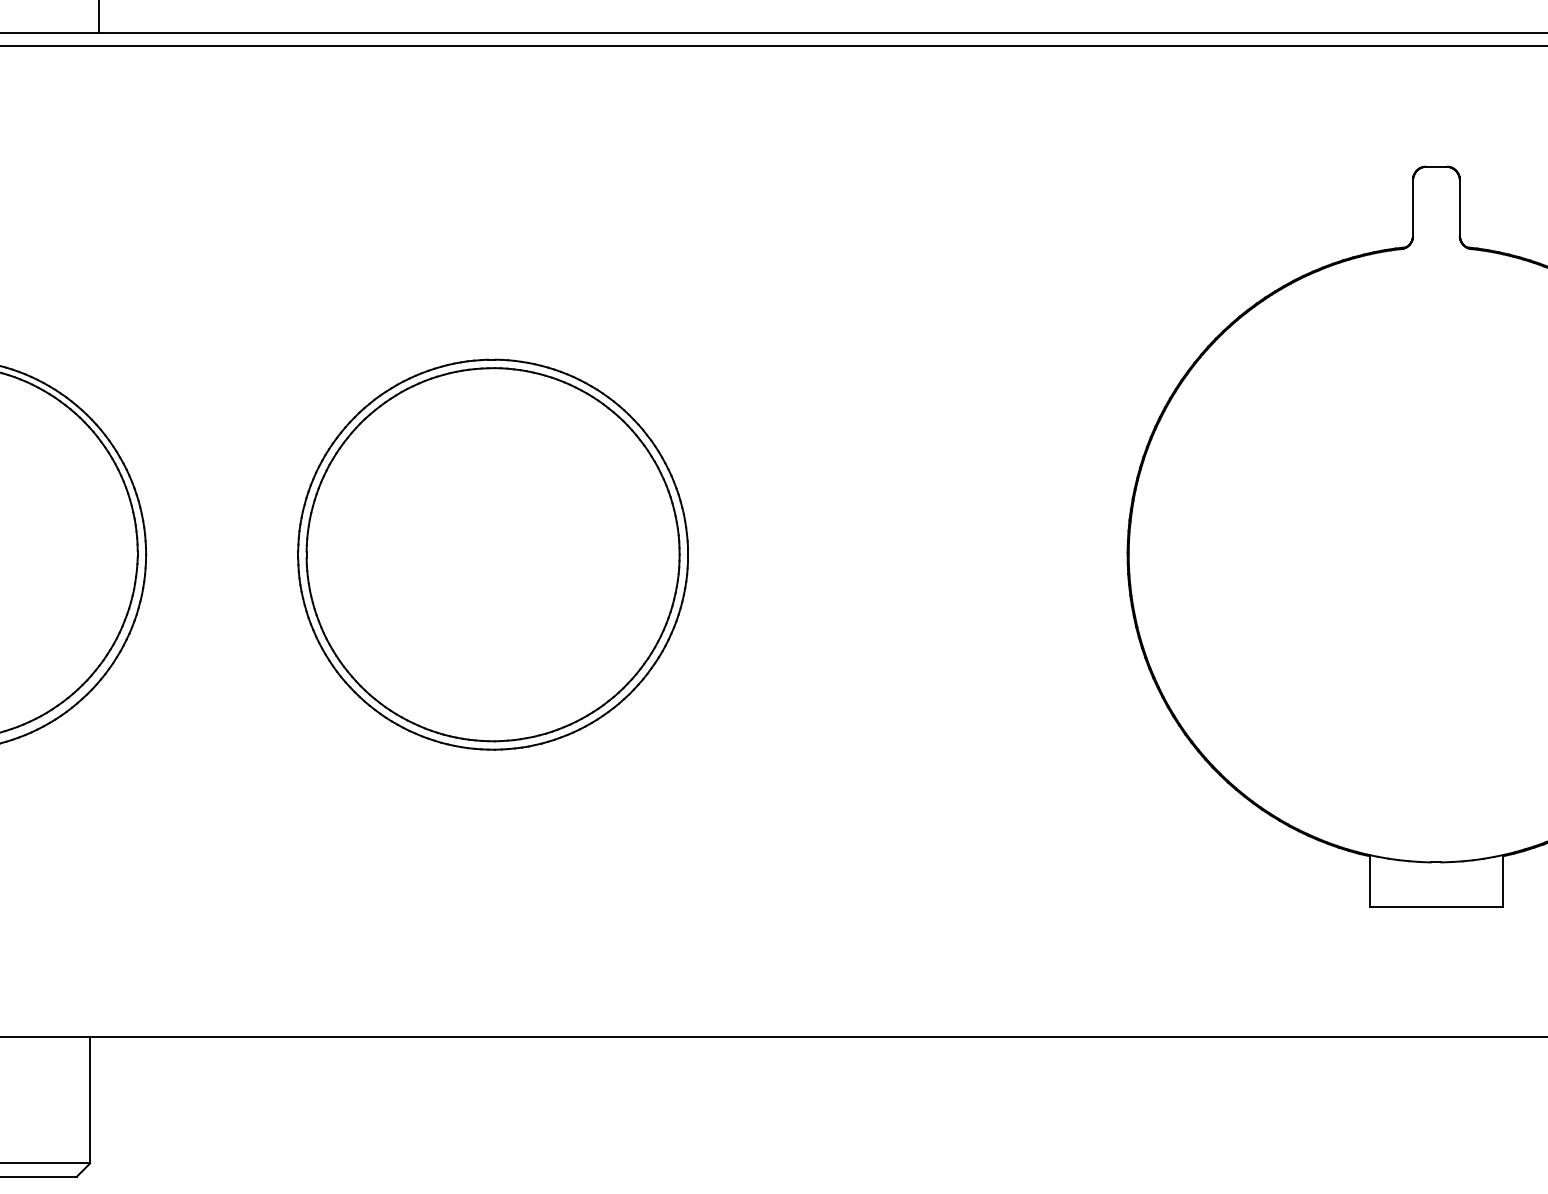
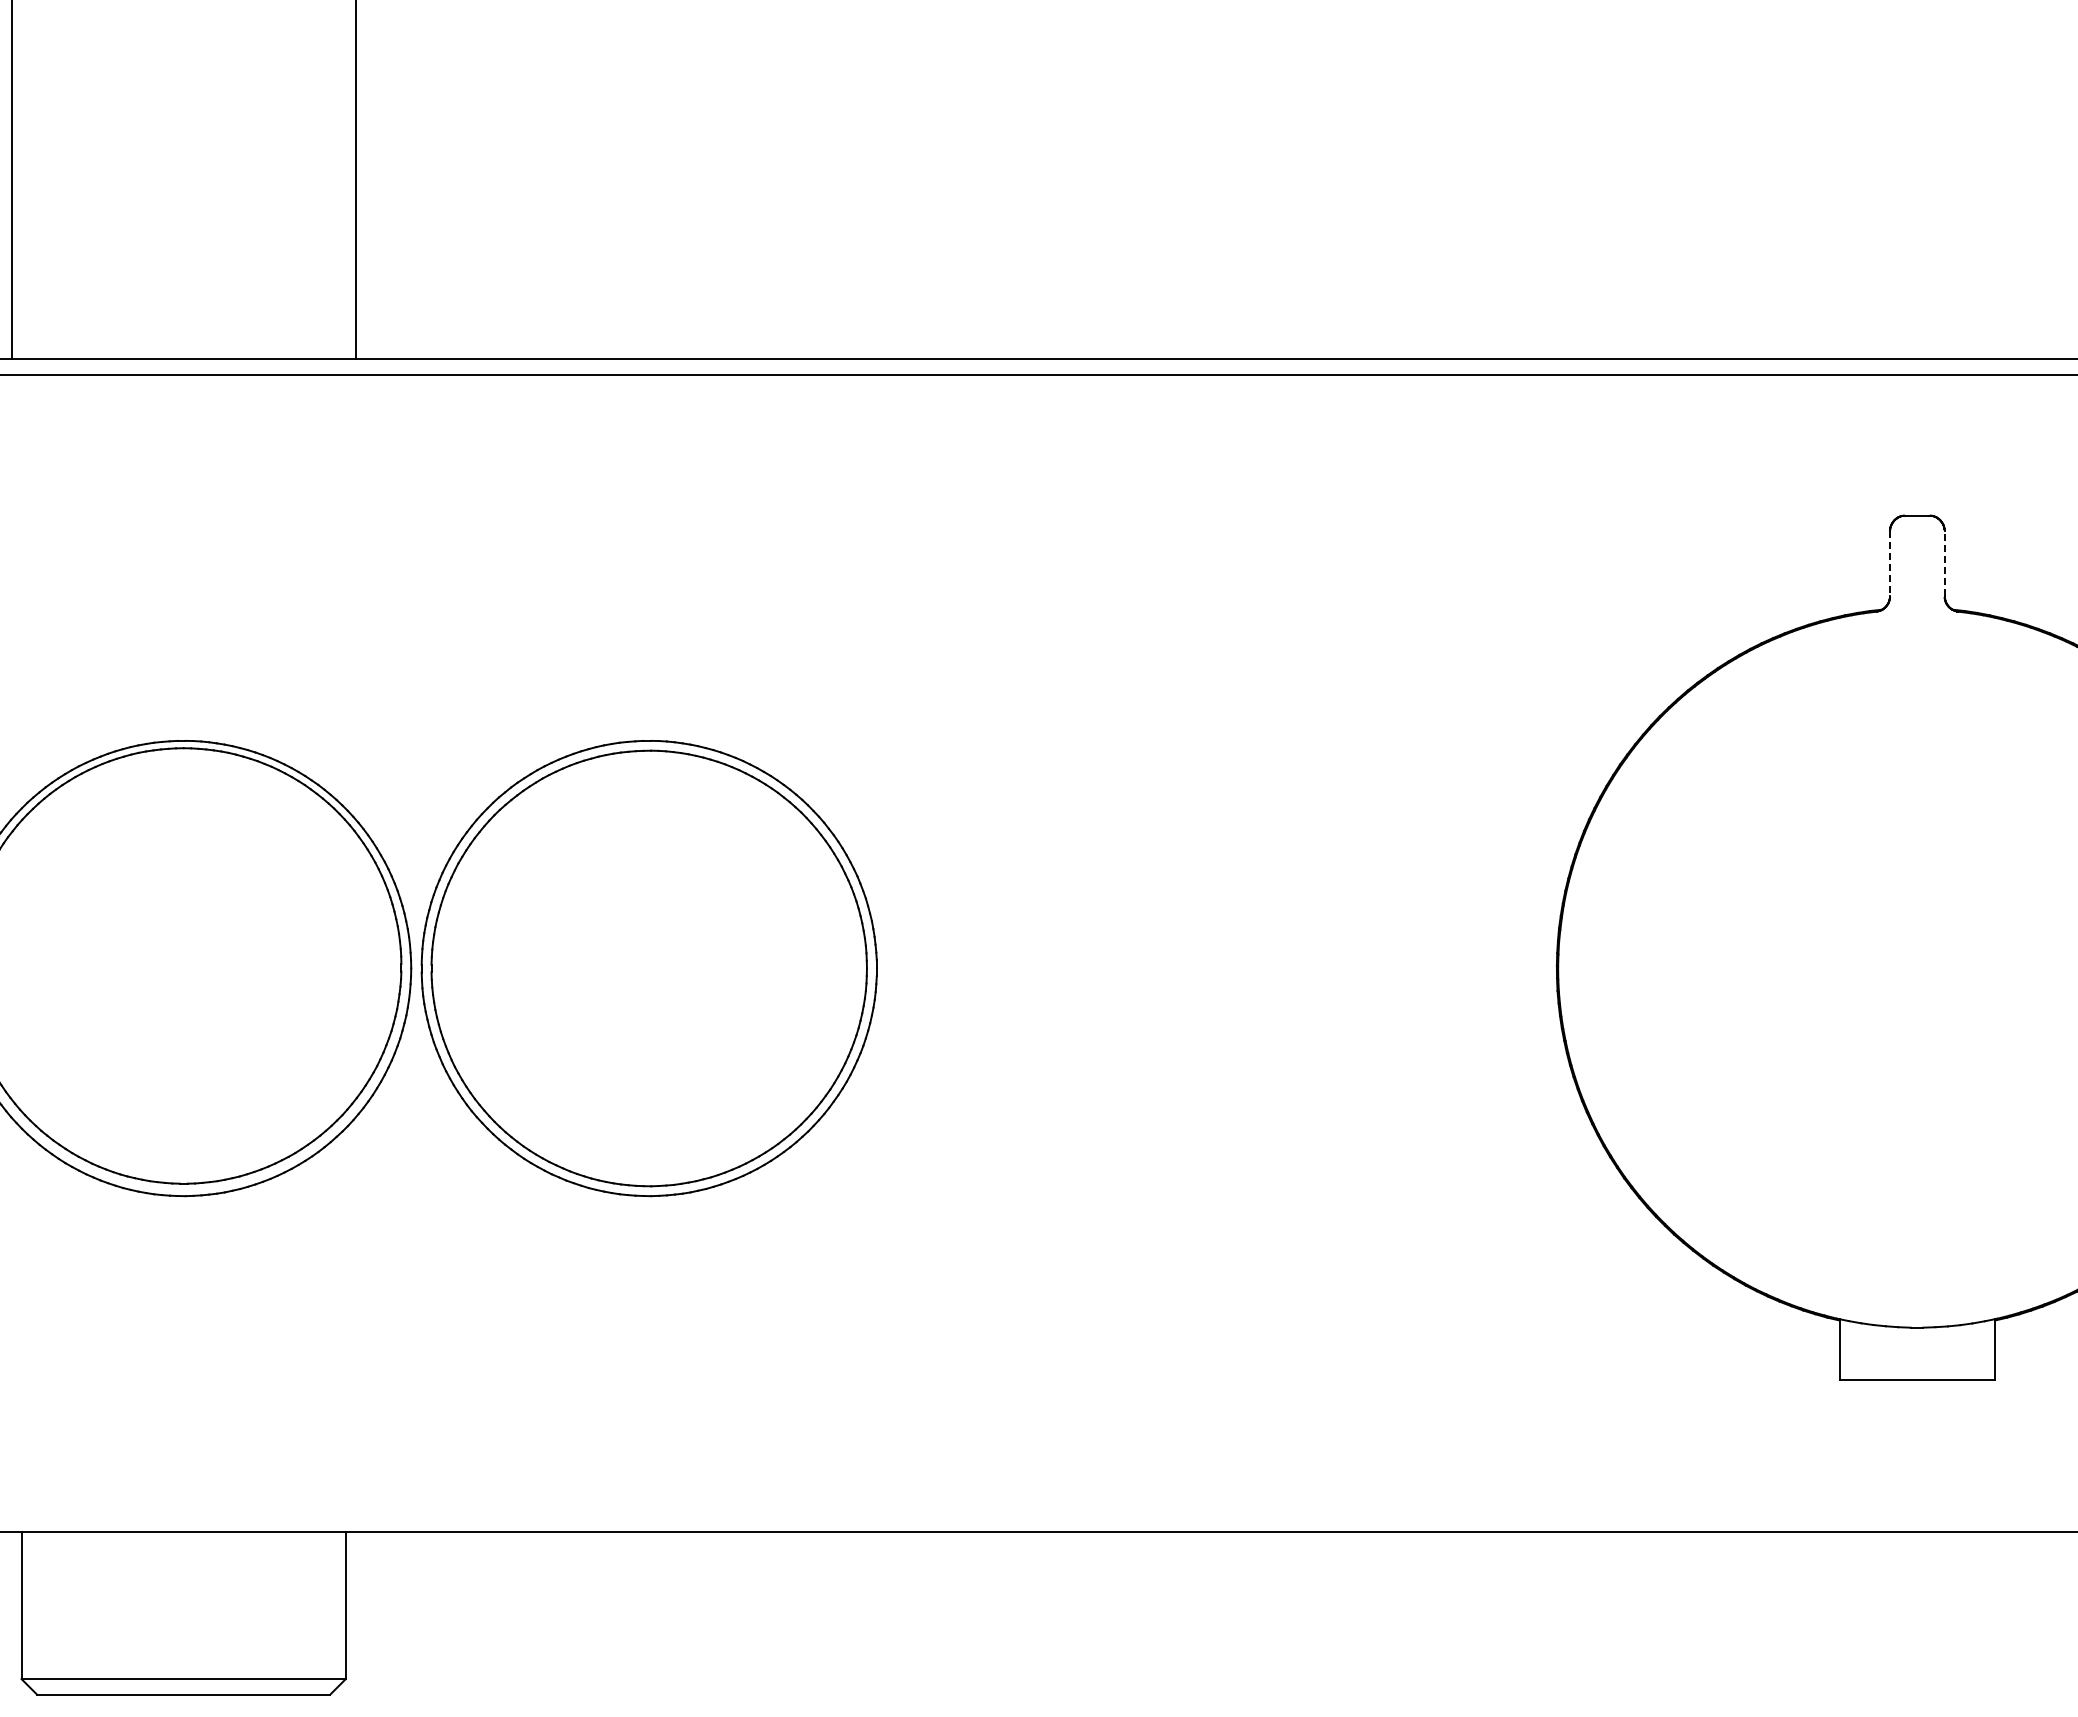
line: (1459, 207) -> (1944, 563), solid -> dashed
line: (1413, 208) -> (1890, 564), solid -> dashed
part: (492, 554) -> (648, 968), moved

